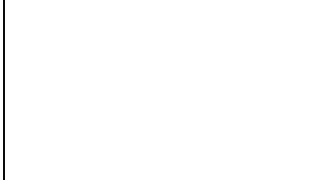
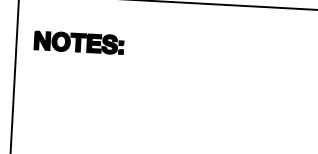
part: (66, 34) -> (79, 42), added

